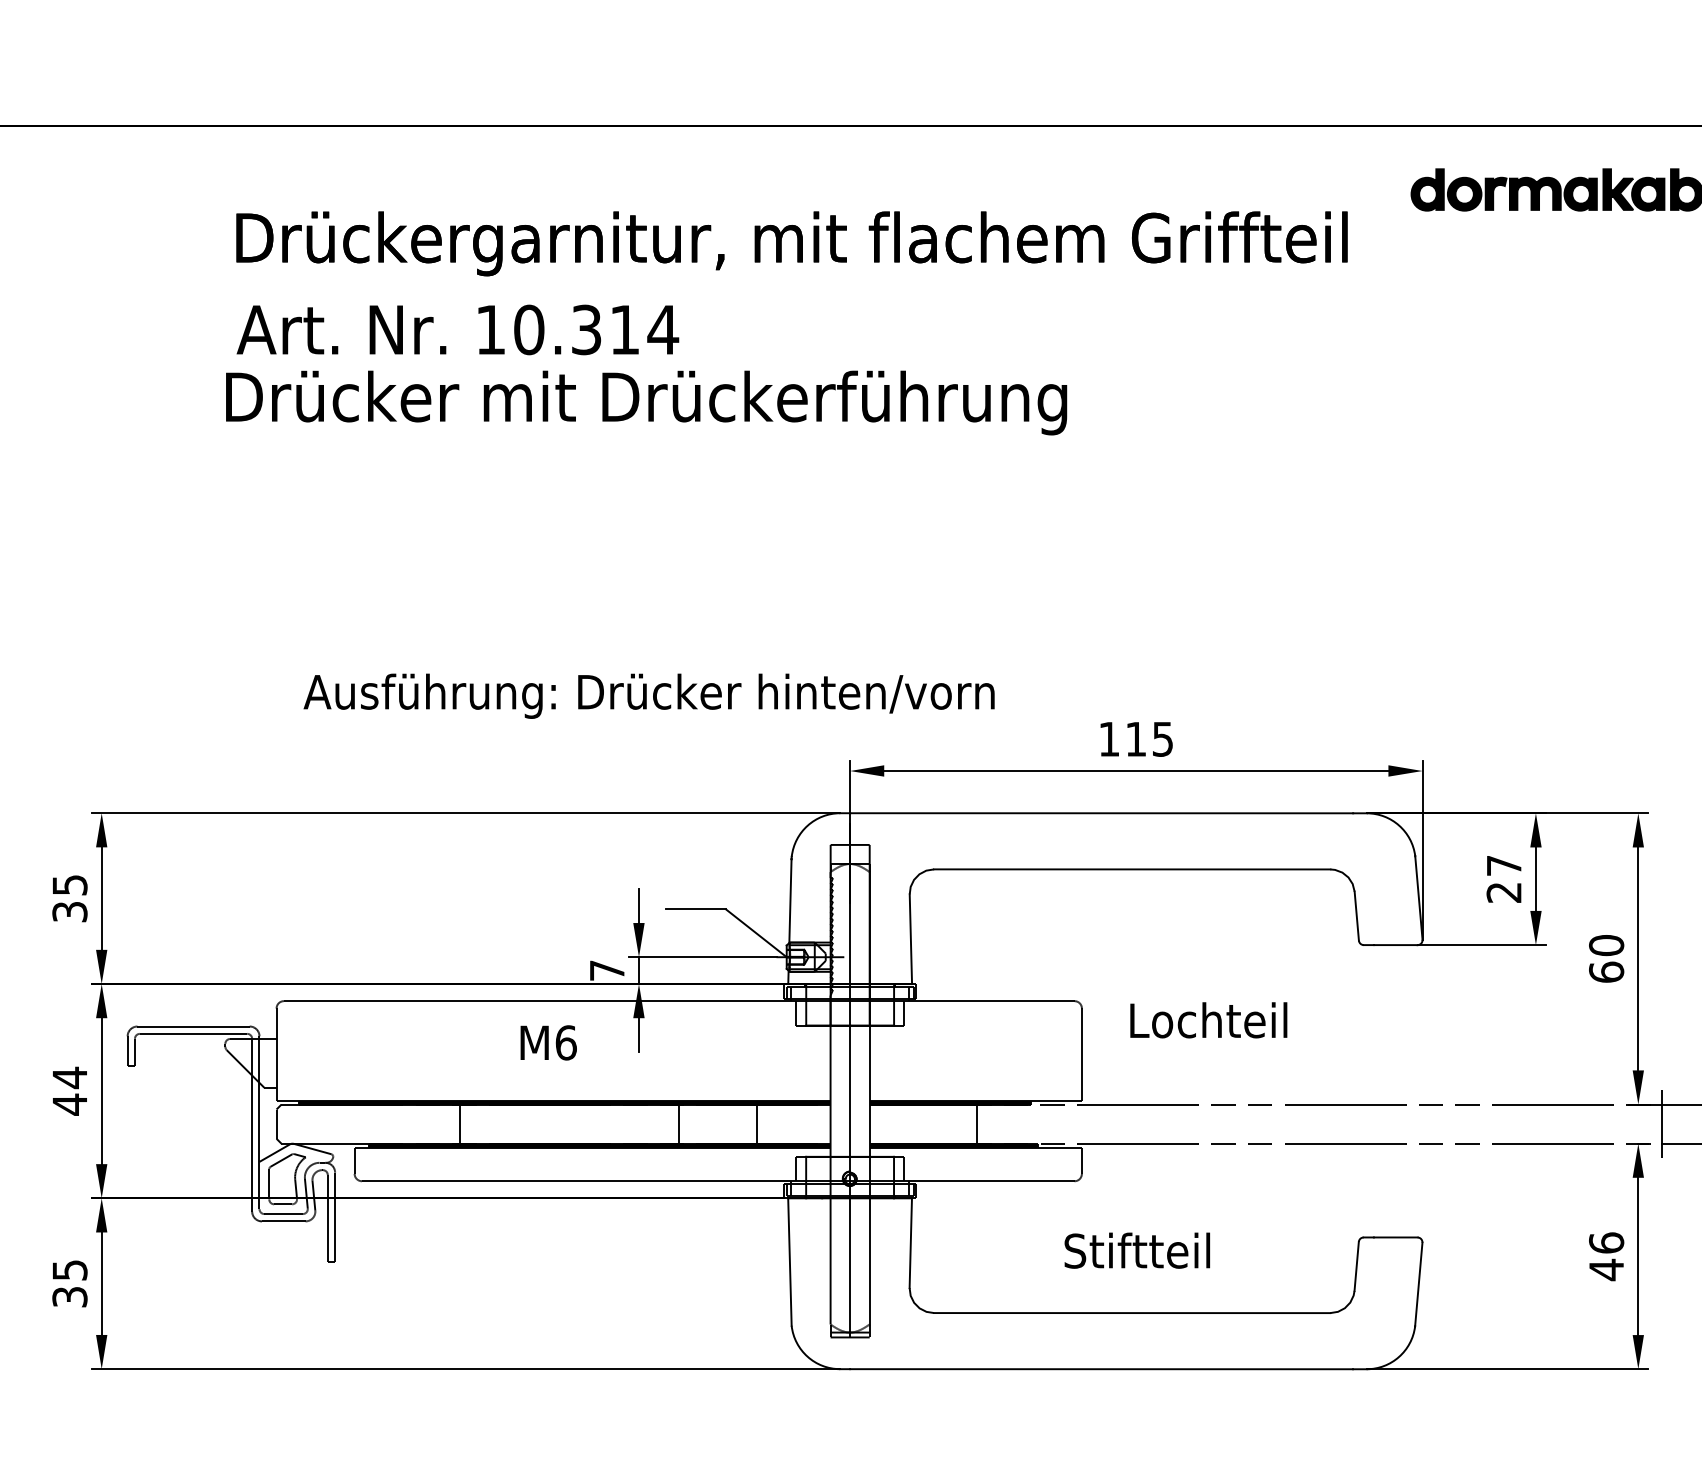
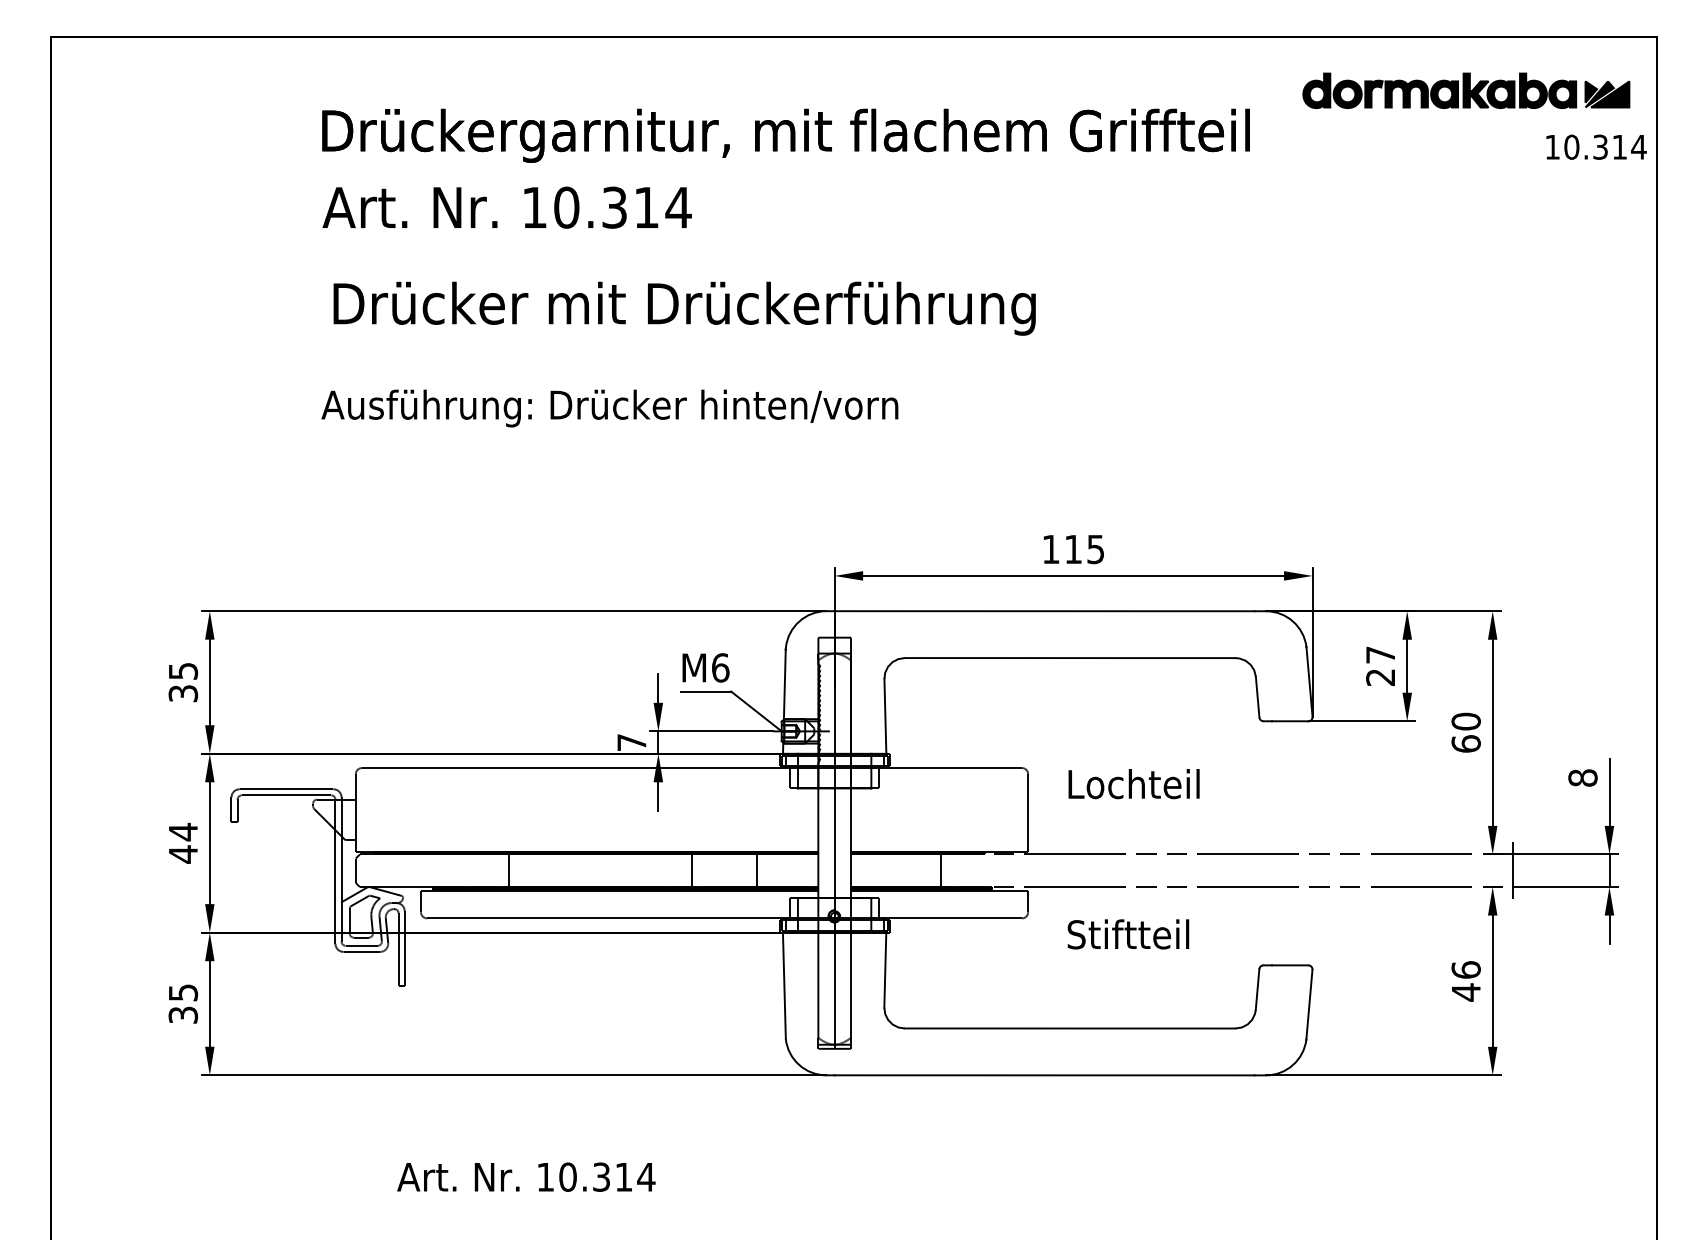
text: (646, 402) -> (684, 308), moved
text: (648, 696) -> (609, 408), moved
text: (548, 1042) -> (705, 667), moved
text: (1137, 1250) -> (1128, 934), moved

